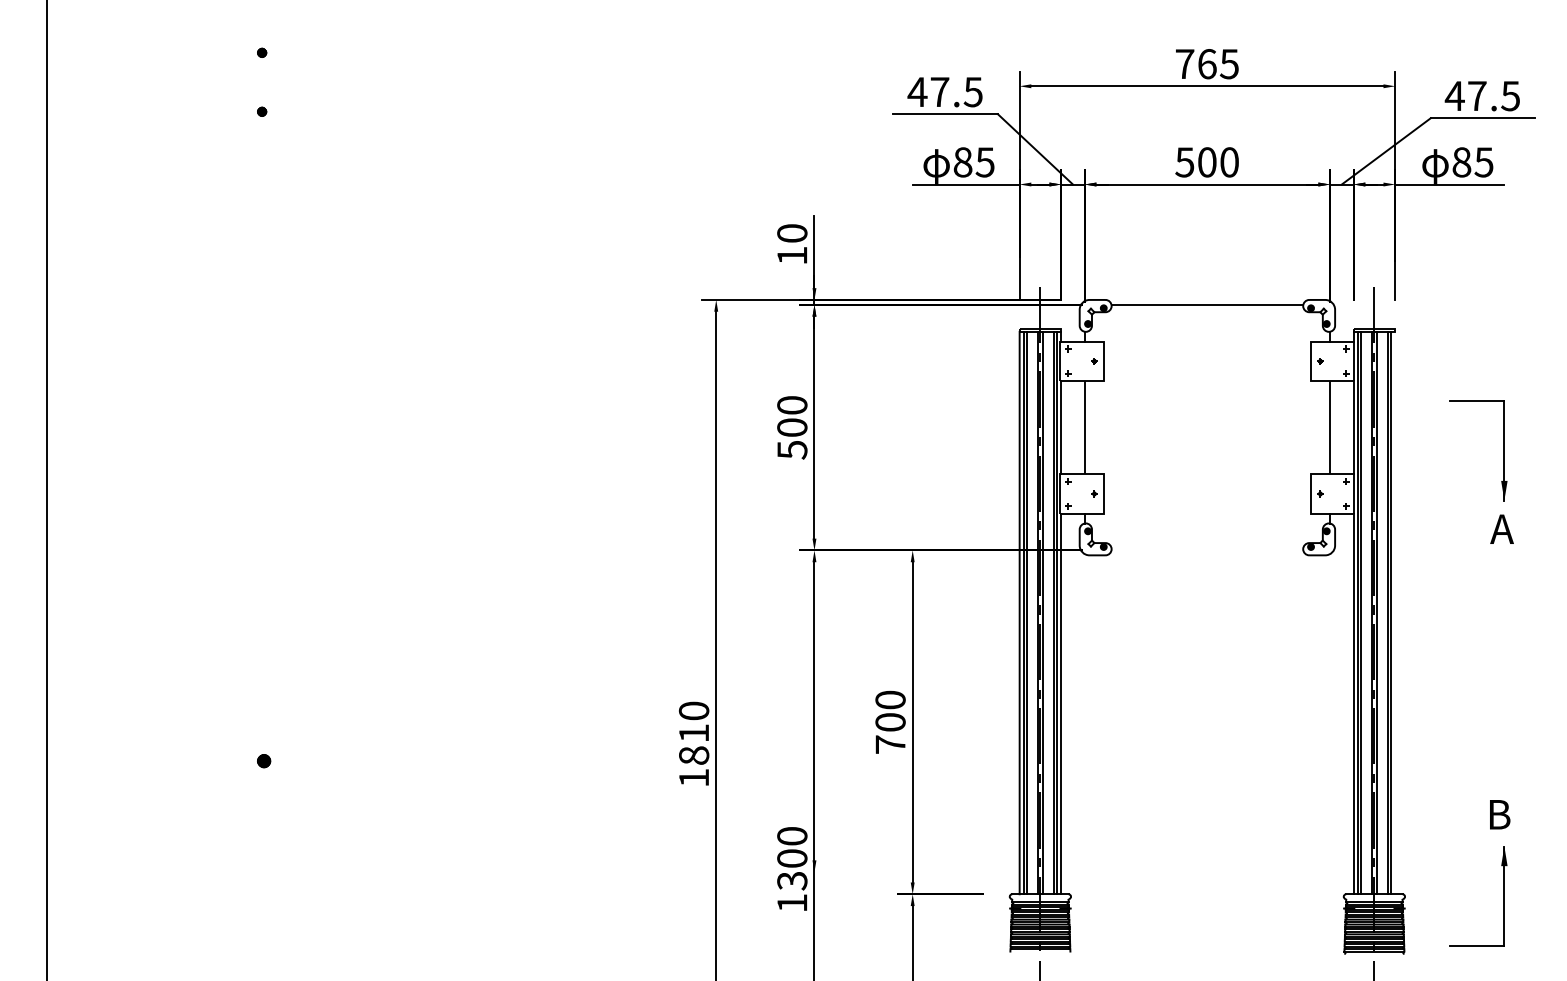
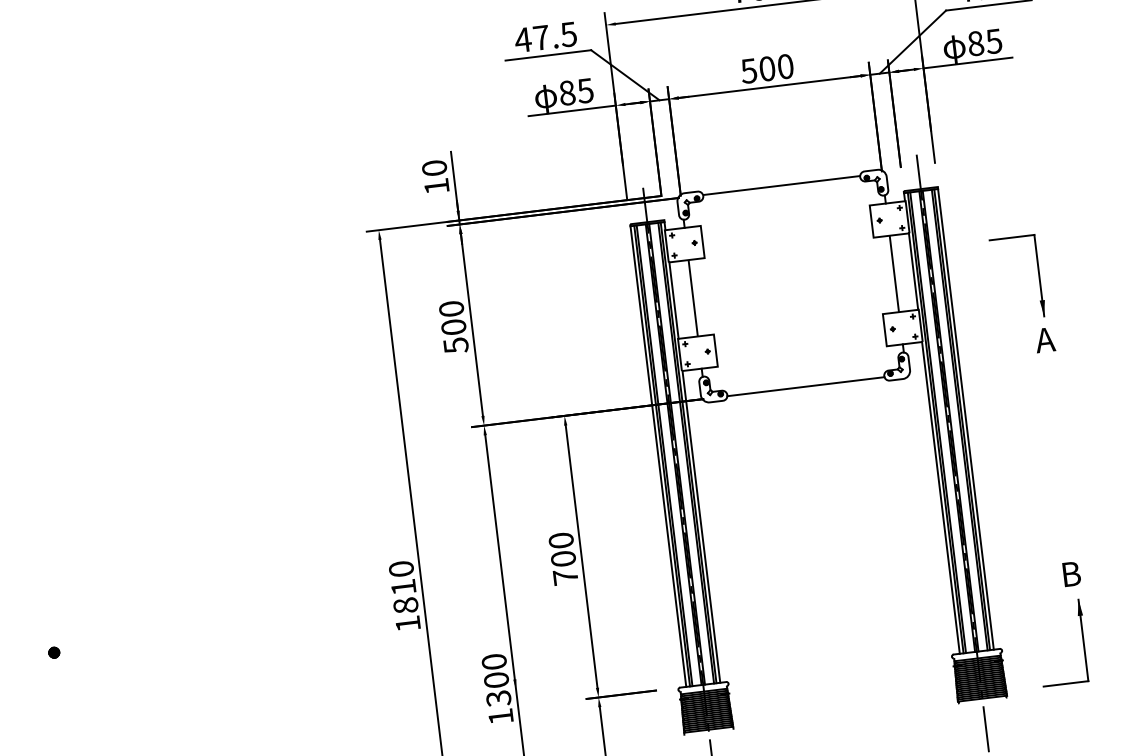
line: (1207, 550) -> (806, 386), added
line: (1395, 612) -> (966, 418), added

